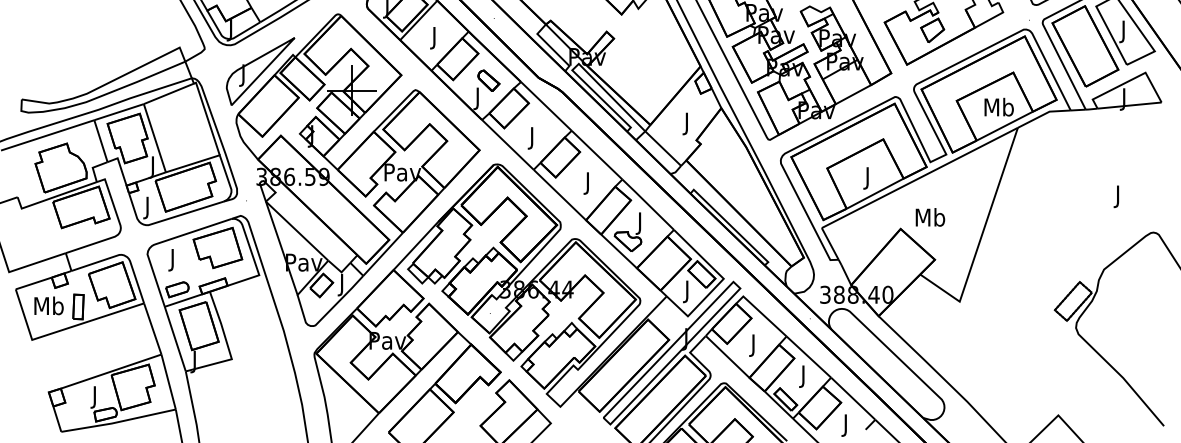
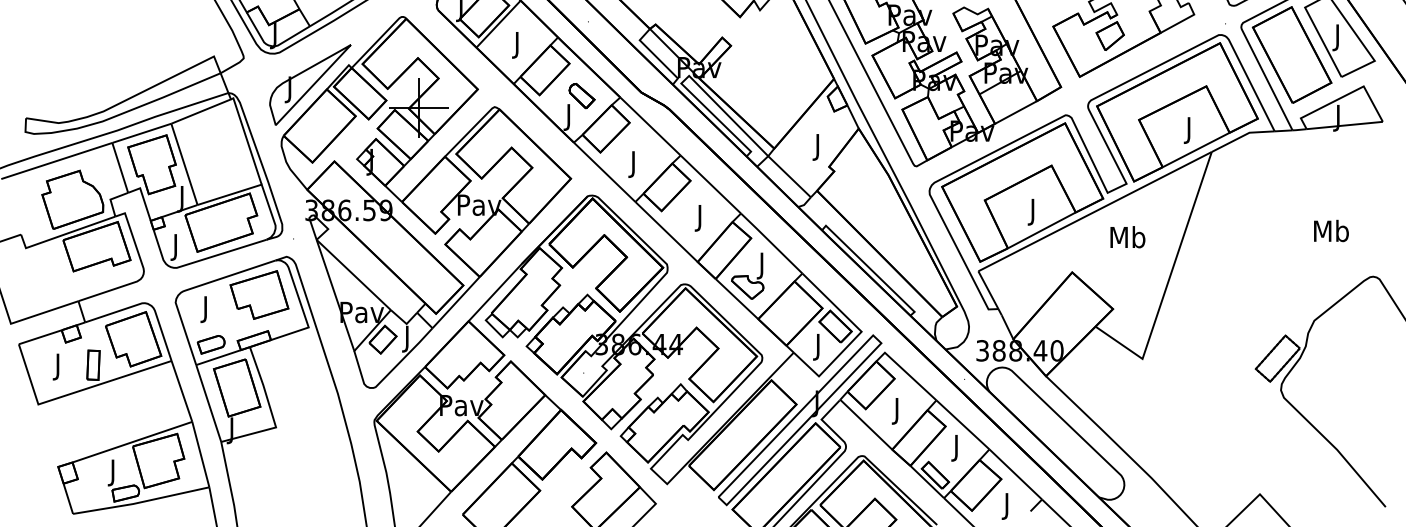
text: (998, 109) -> (1188, 130), Mb -> J
text: (1118, 196) -> (1331, 233), J -> Mb
text: (930, 217) -> (1127, 237), moved
text: (48, 307) -> (57, 365), Mb -> J

